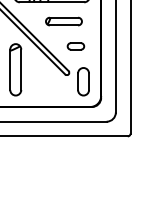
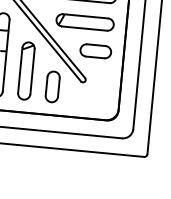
part: (63, 21) -> (84, 22), size x1.43
part: (75, 46) -> (95, 51), size x1.67
part: (83, 81) -> (52, 86), moved

